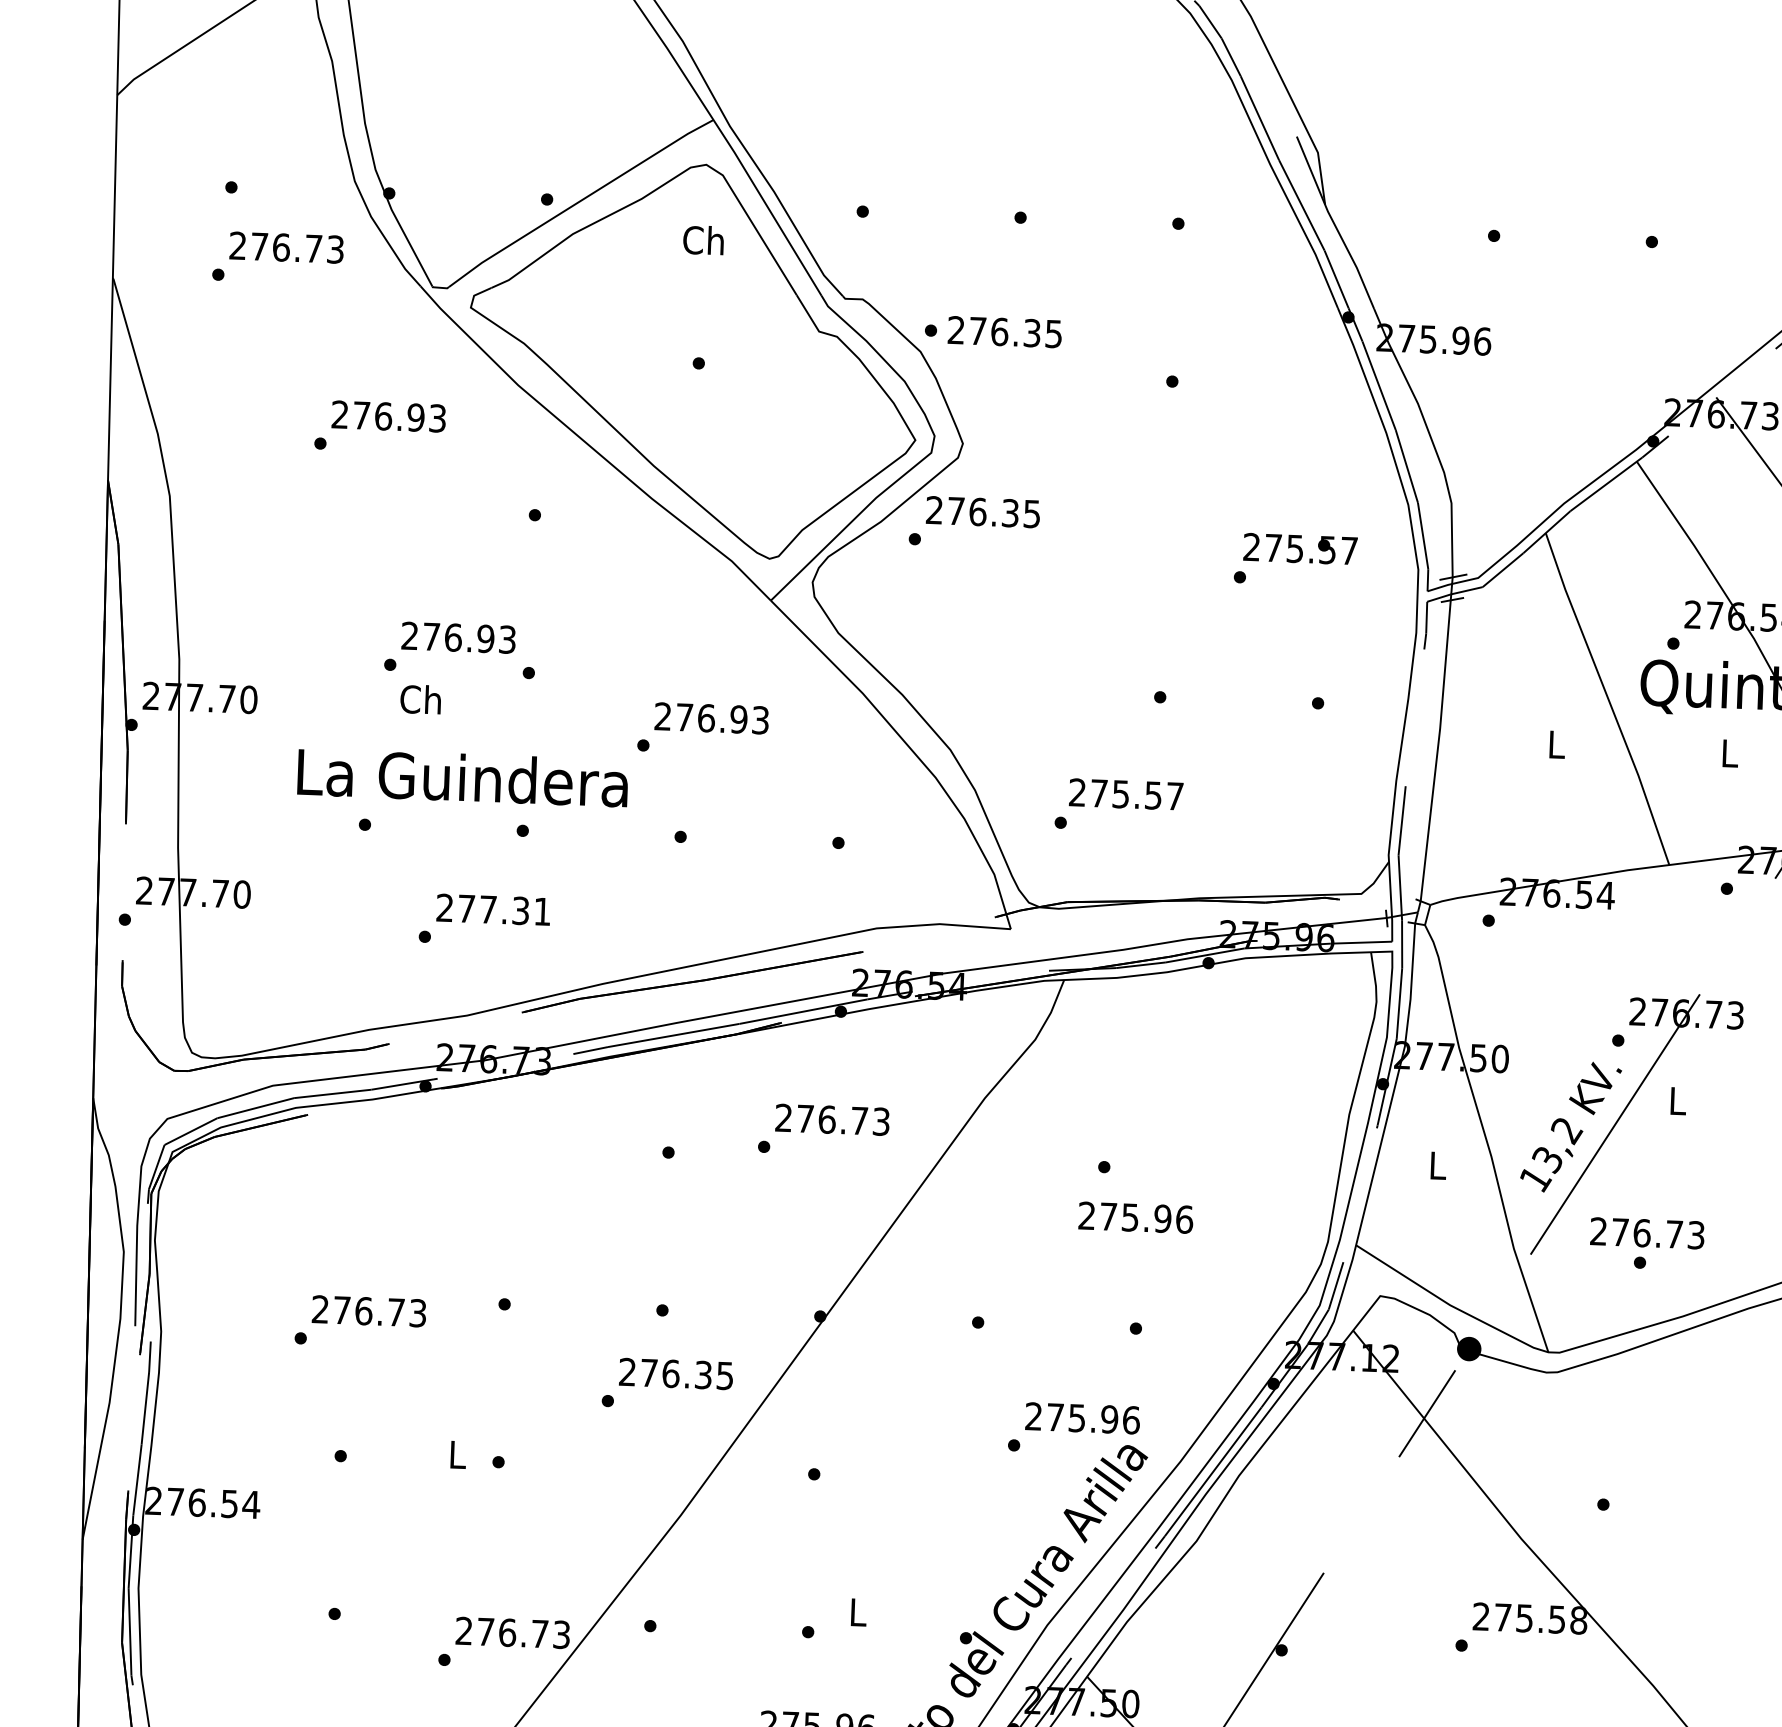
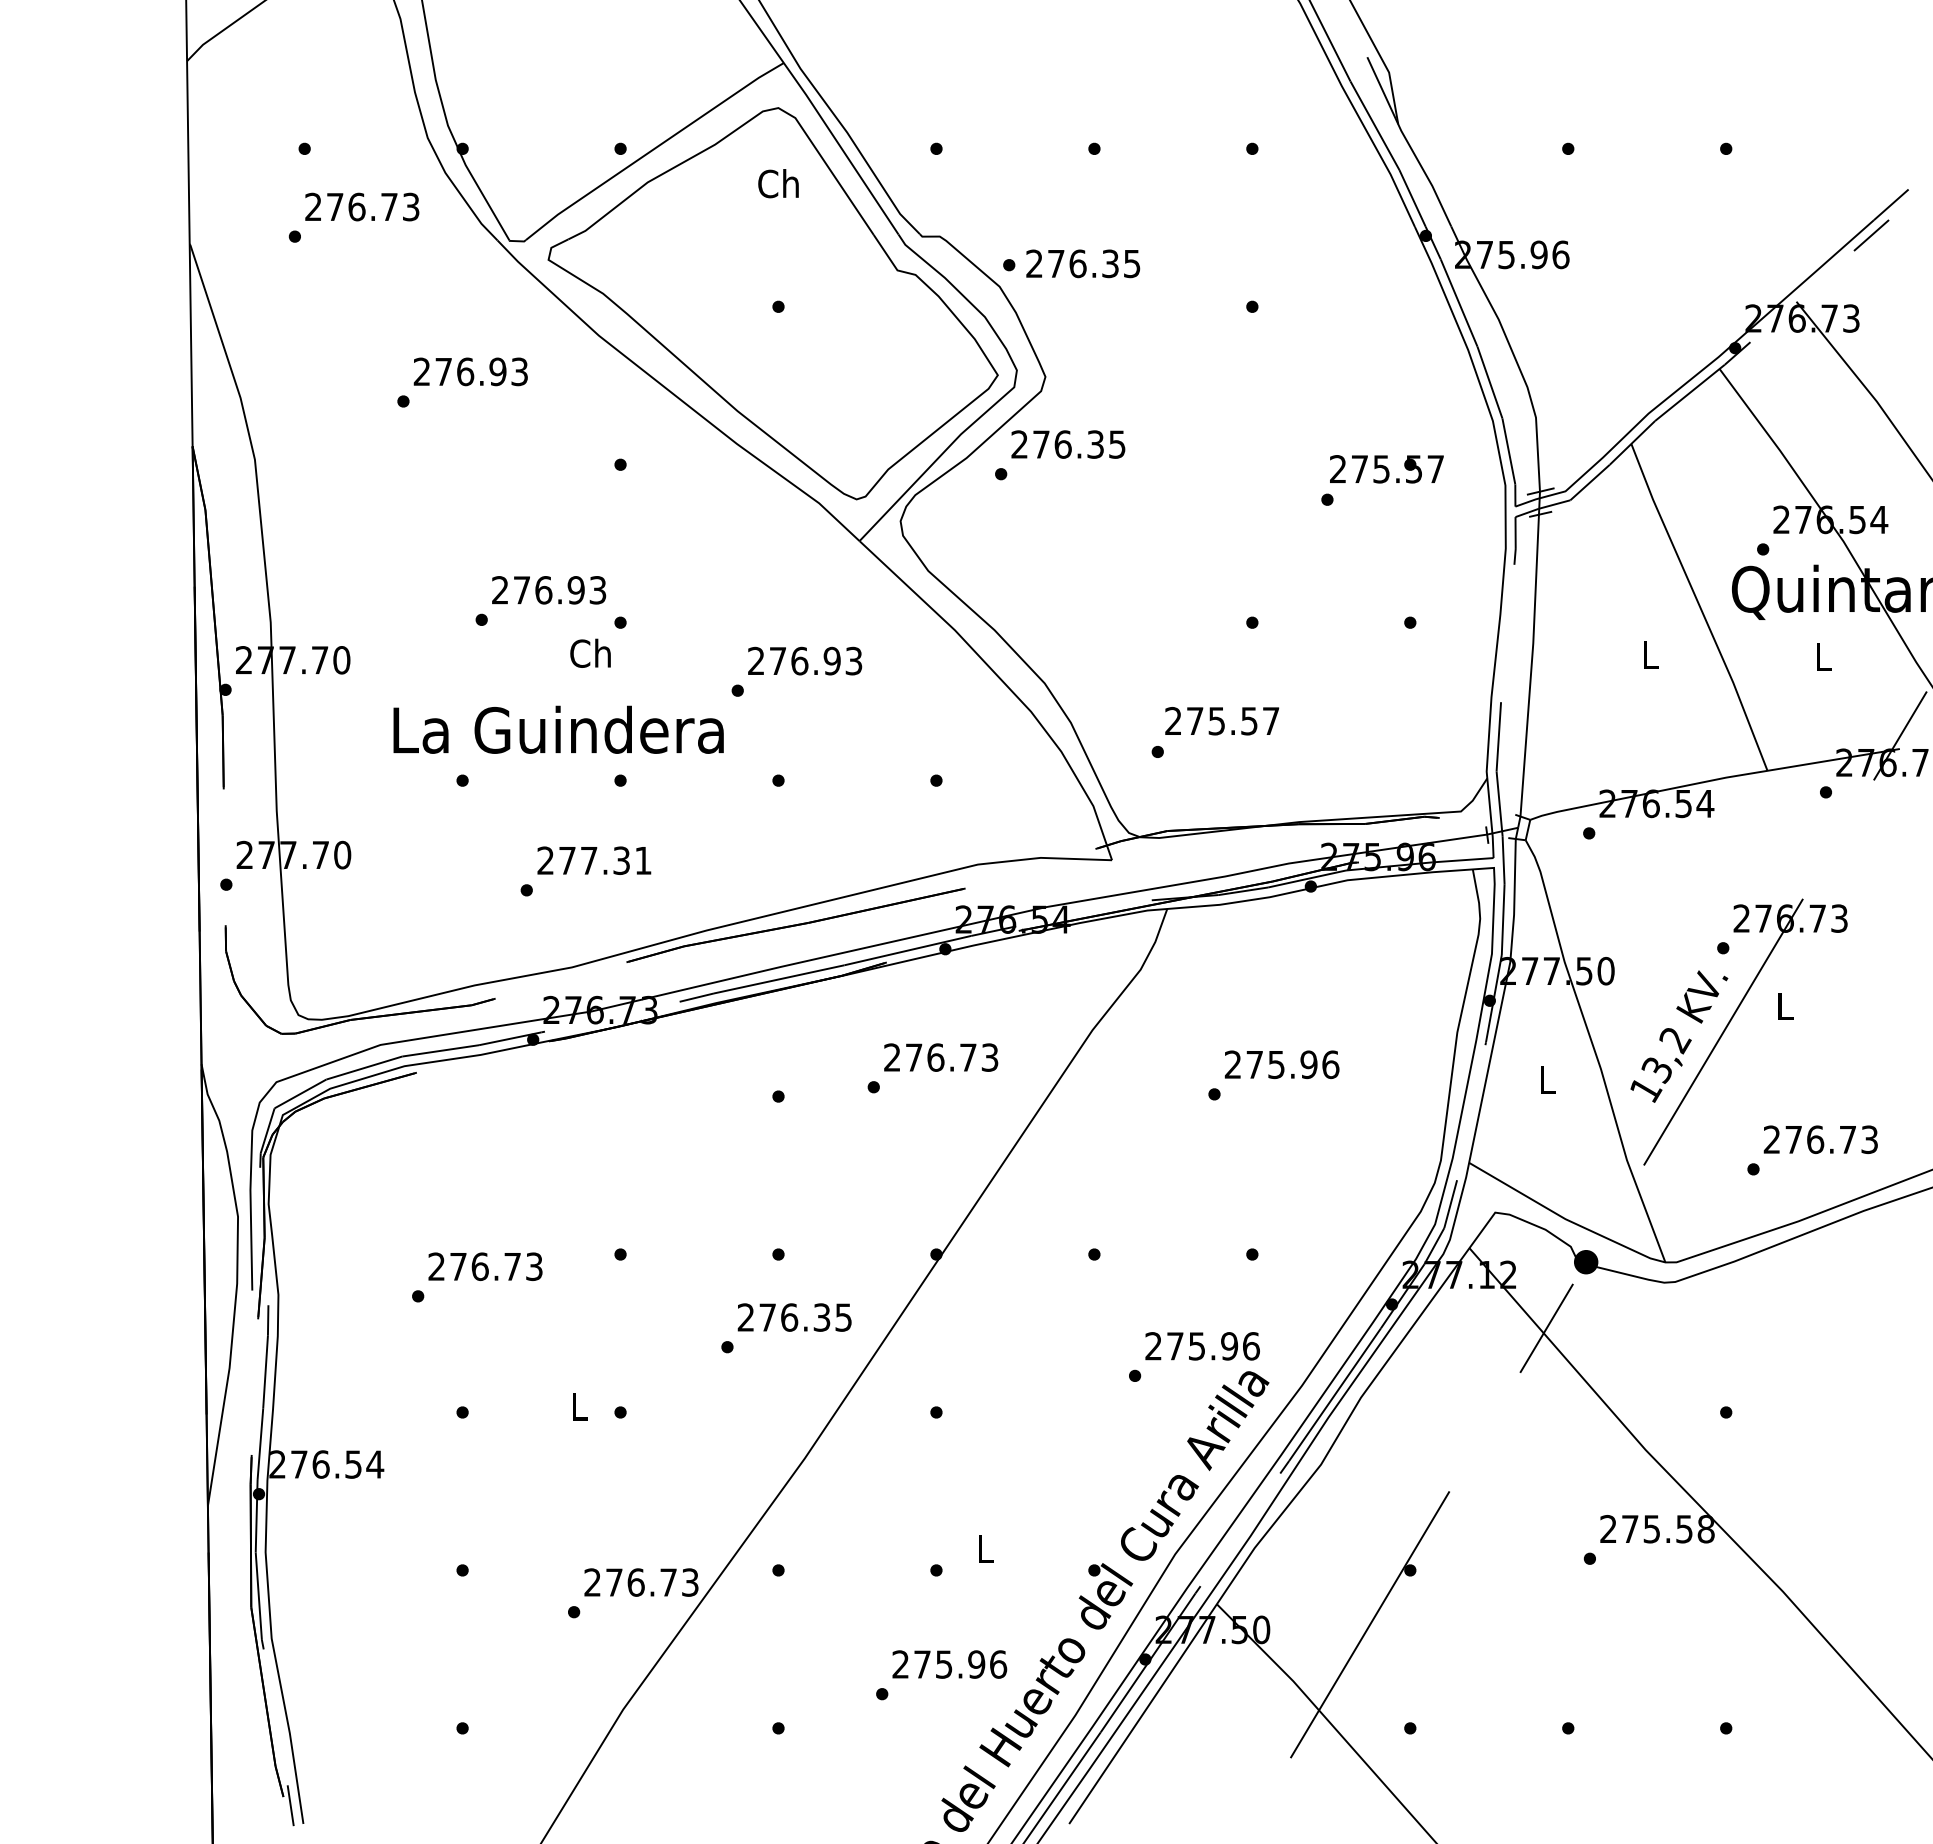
text: (420, 698) -> (590, 652), moved
text: (1135, 1217) -> (1281, 1064), moved
text: (1647, 1233) -> (1820, 1139), moved

